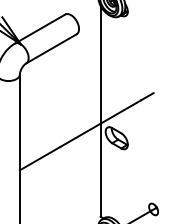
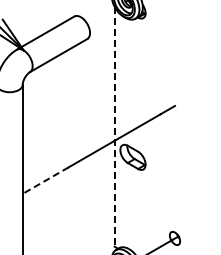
line: (100, 111) -> (114, 126), solid -> dashed
line: (39, 158) -> (45, 180), solid -> dashed

